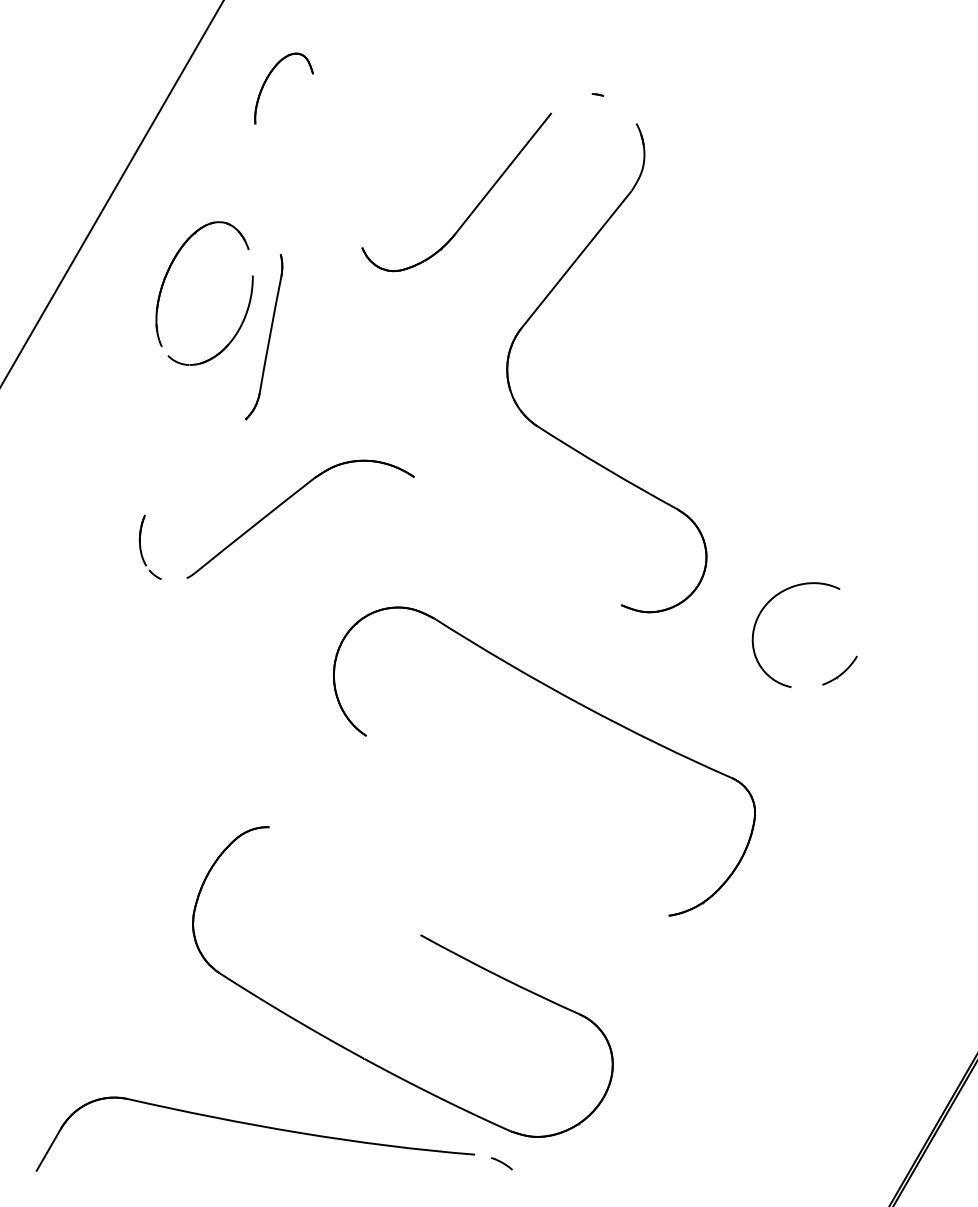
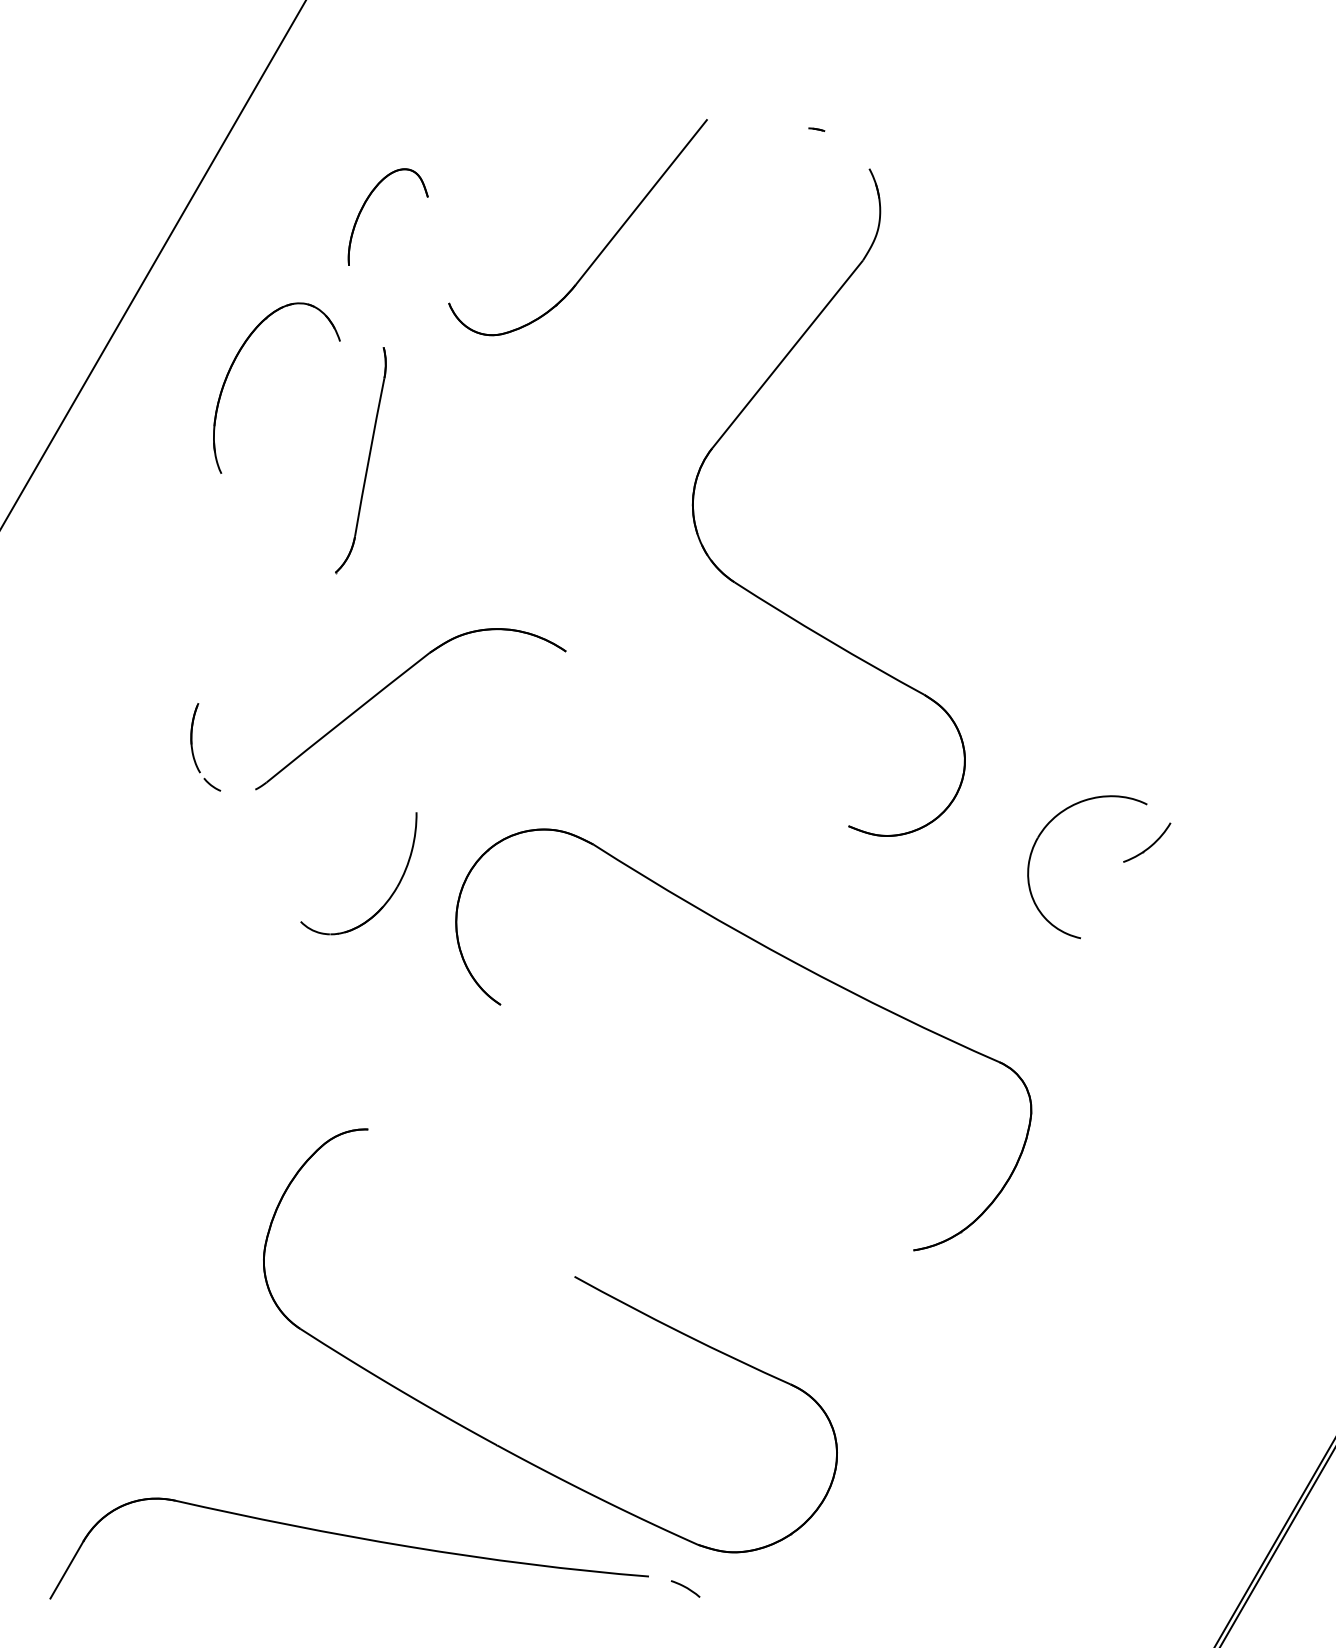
part: (267, 79) -> (365, 204), moved
part: (473, 209) -> (601, 250), moved
part: (233, 336) -> (390, 895), moved
part: (840, 670) -> (1147, 842), moved

